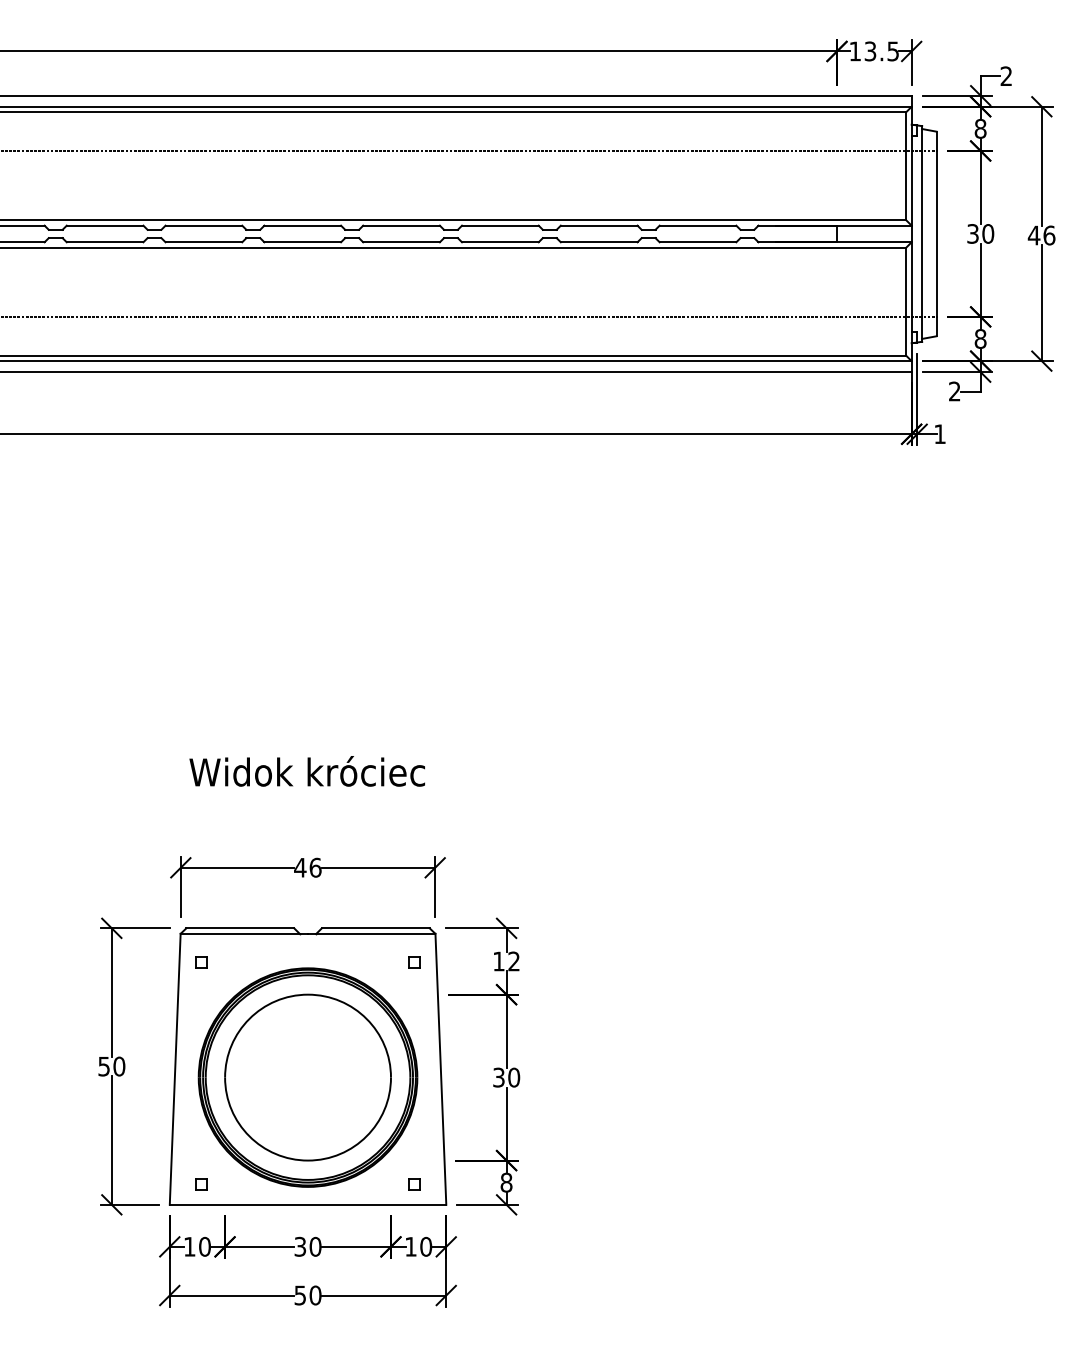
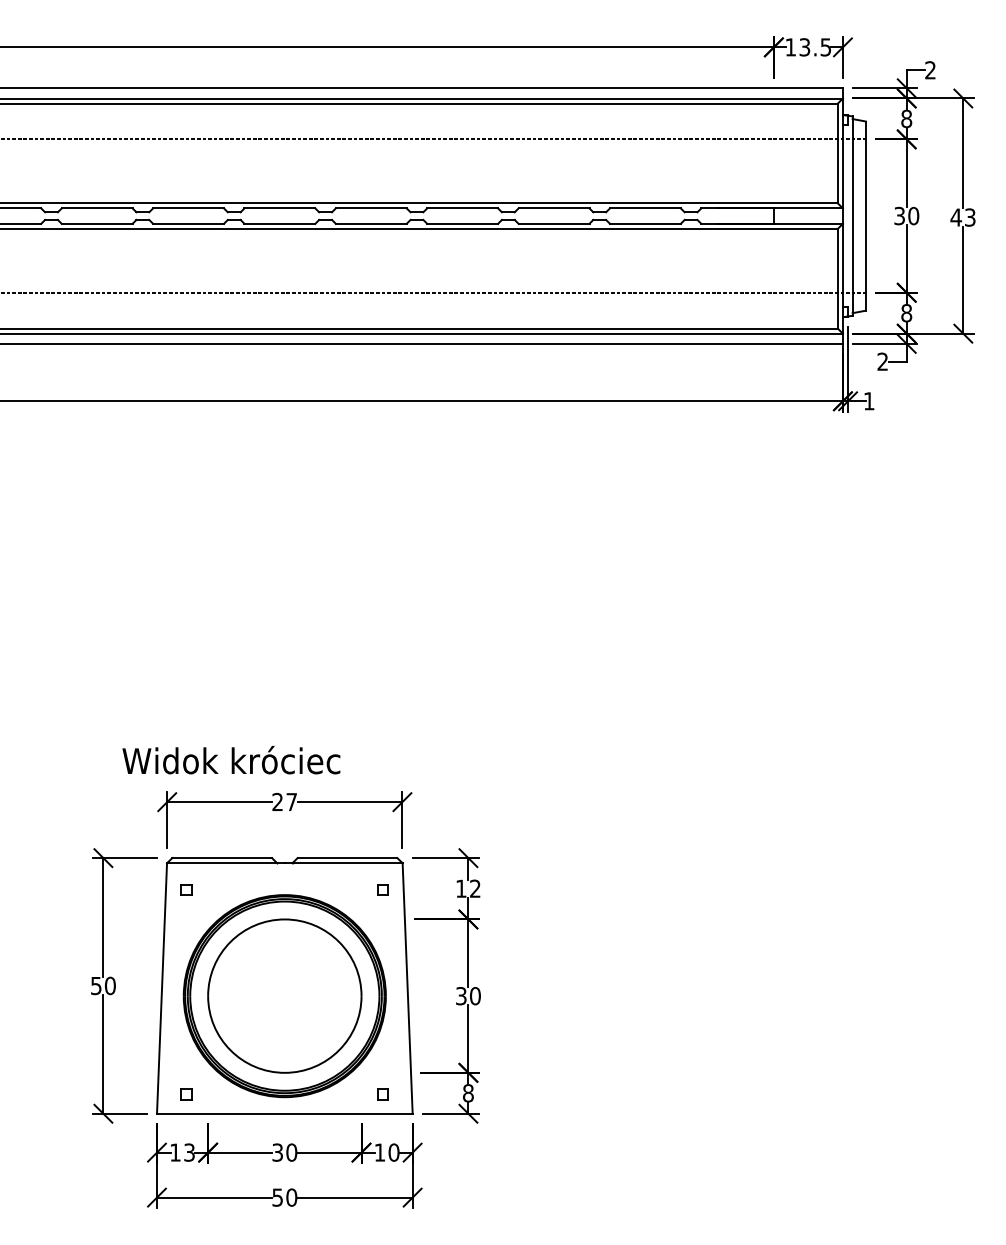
text: (1049, 235) -> (970, 217), 46 -> 43
text: (306, 771) -> (230, 760), moved
text: (307, 867) -> (284, 801), 46 -> 27
text: (204, 1246) -> (189, 1152), 10 -> 13

